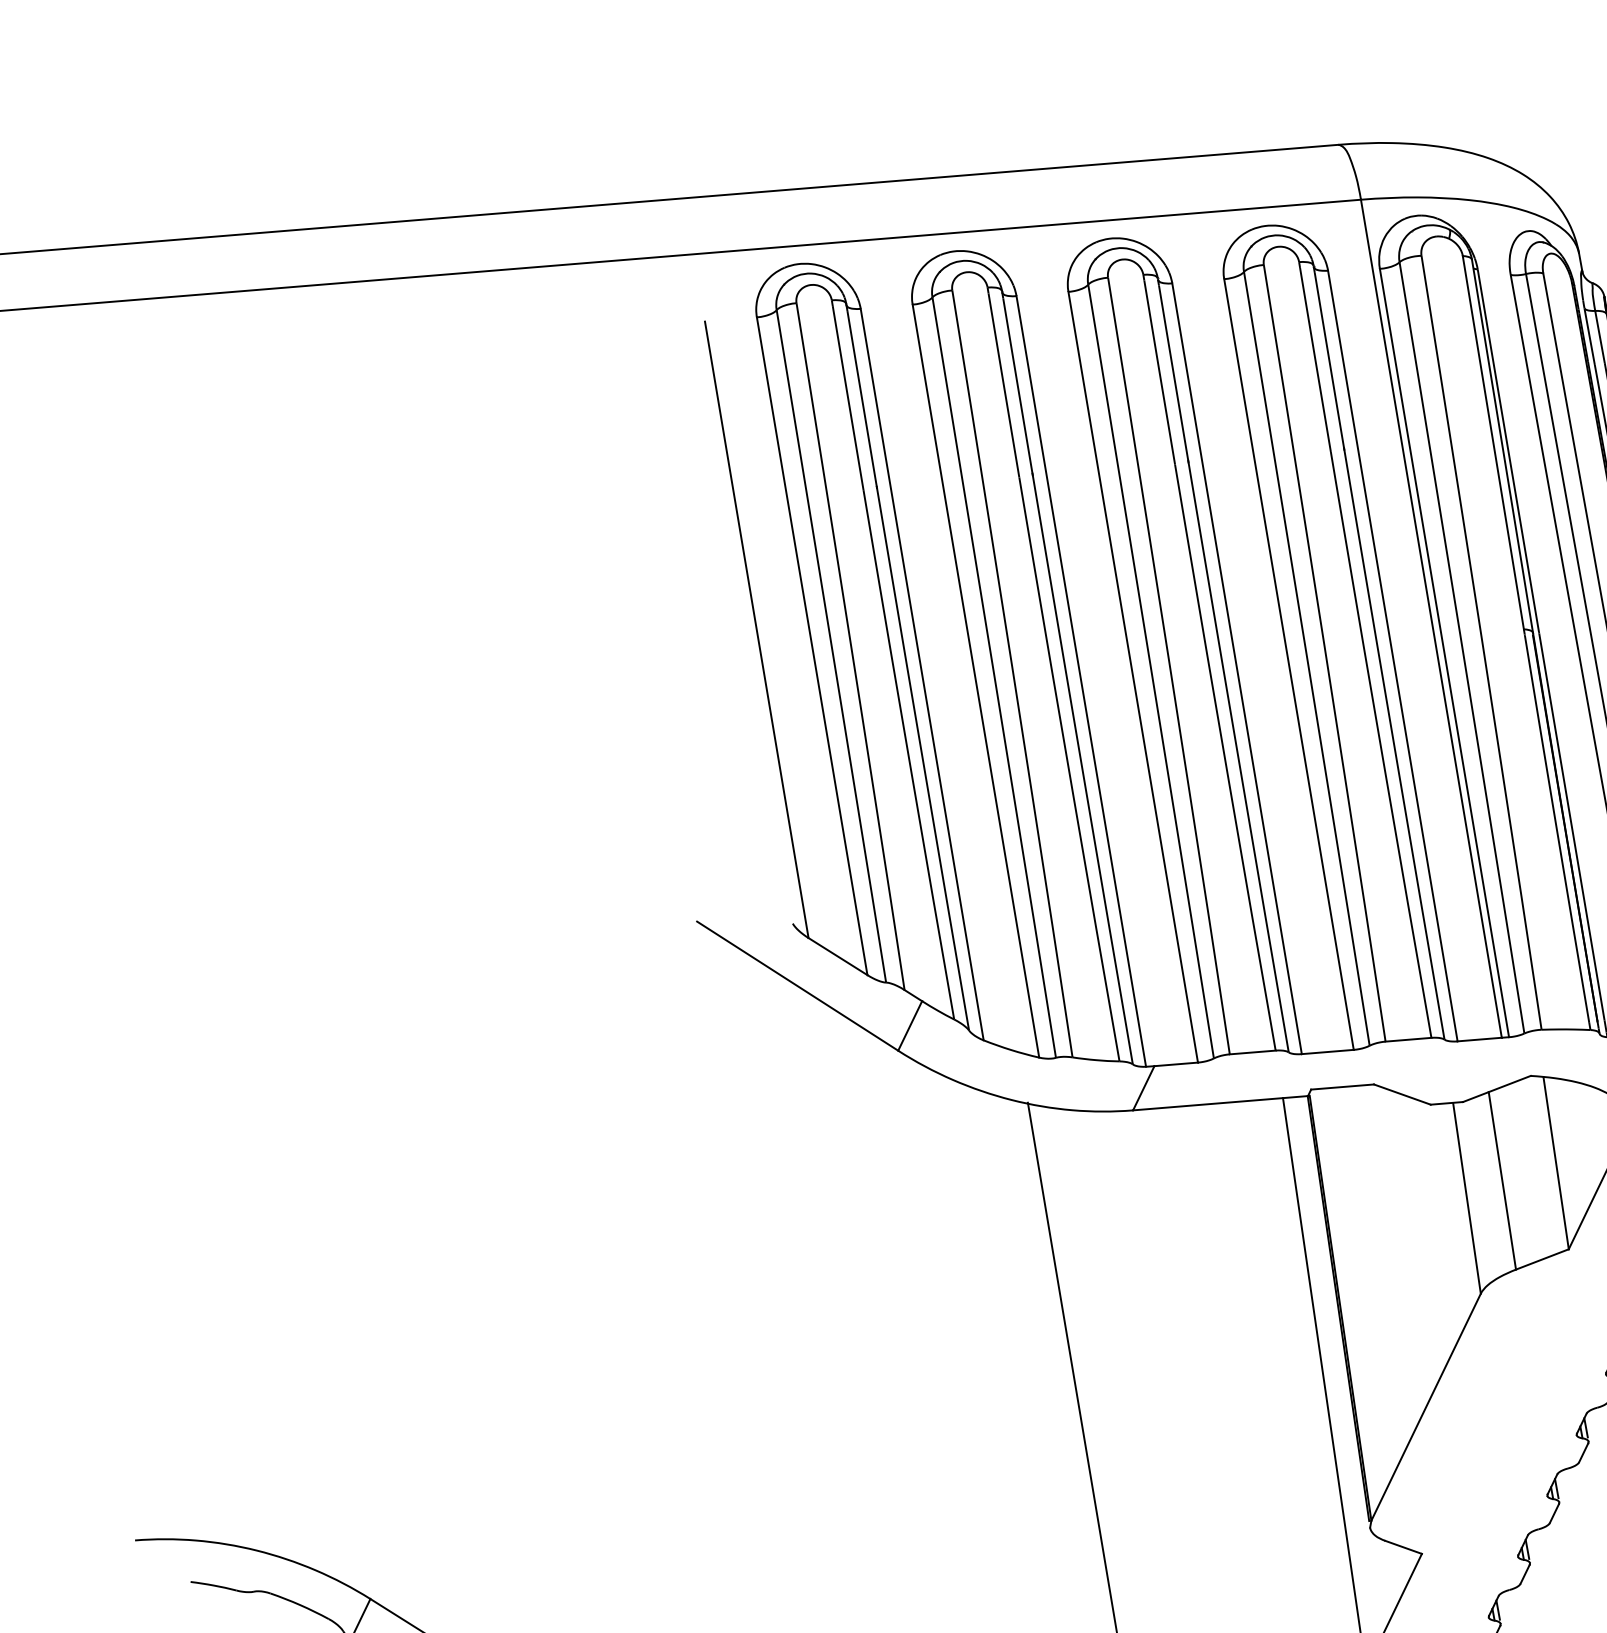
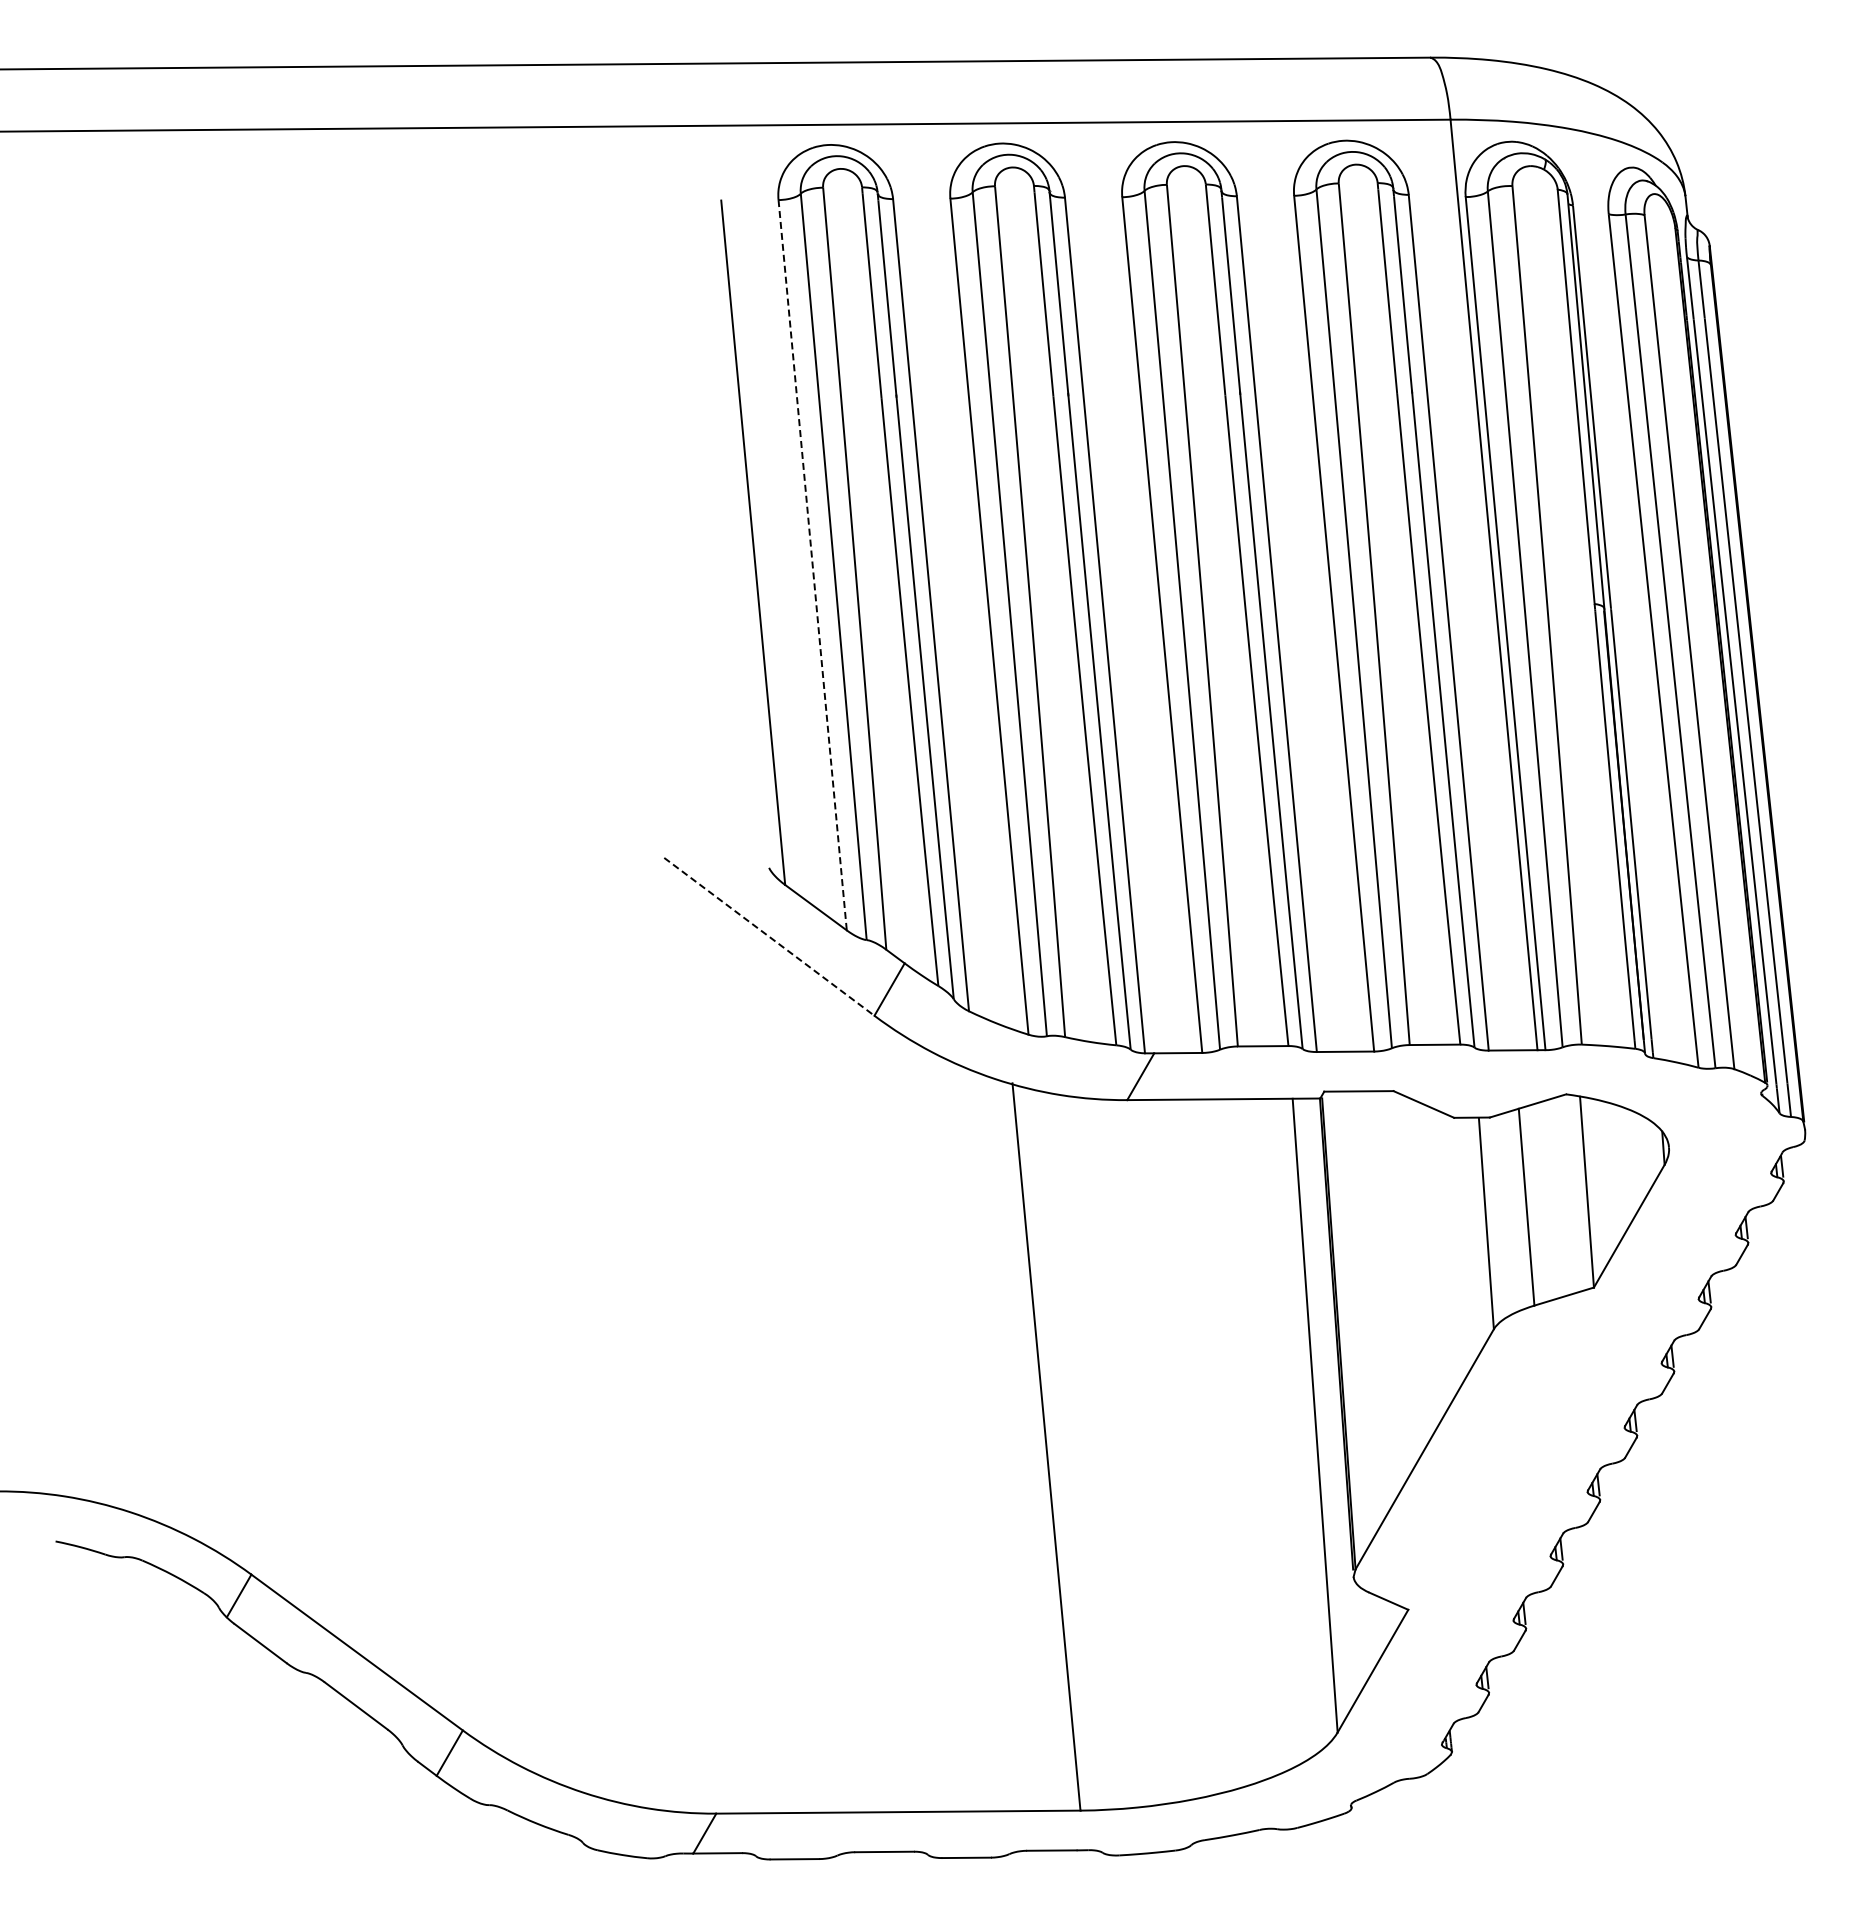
line: (812, 646) -> (812, 565), solid -> dashed
line: (797, 986) -> (769, 937), solid -> dashed

